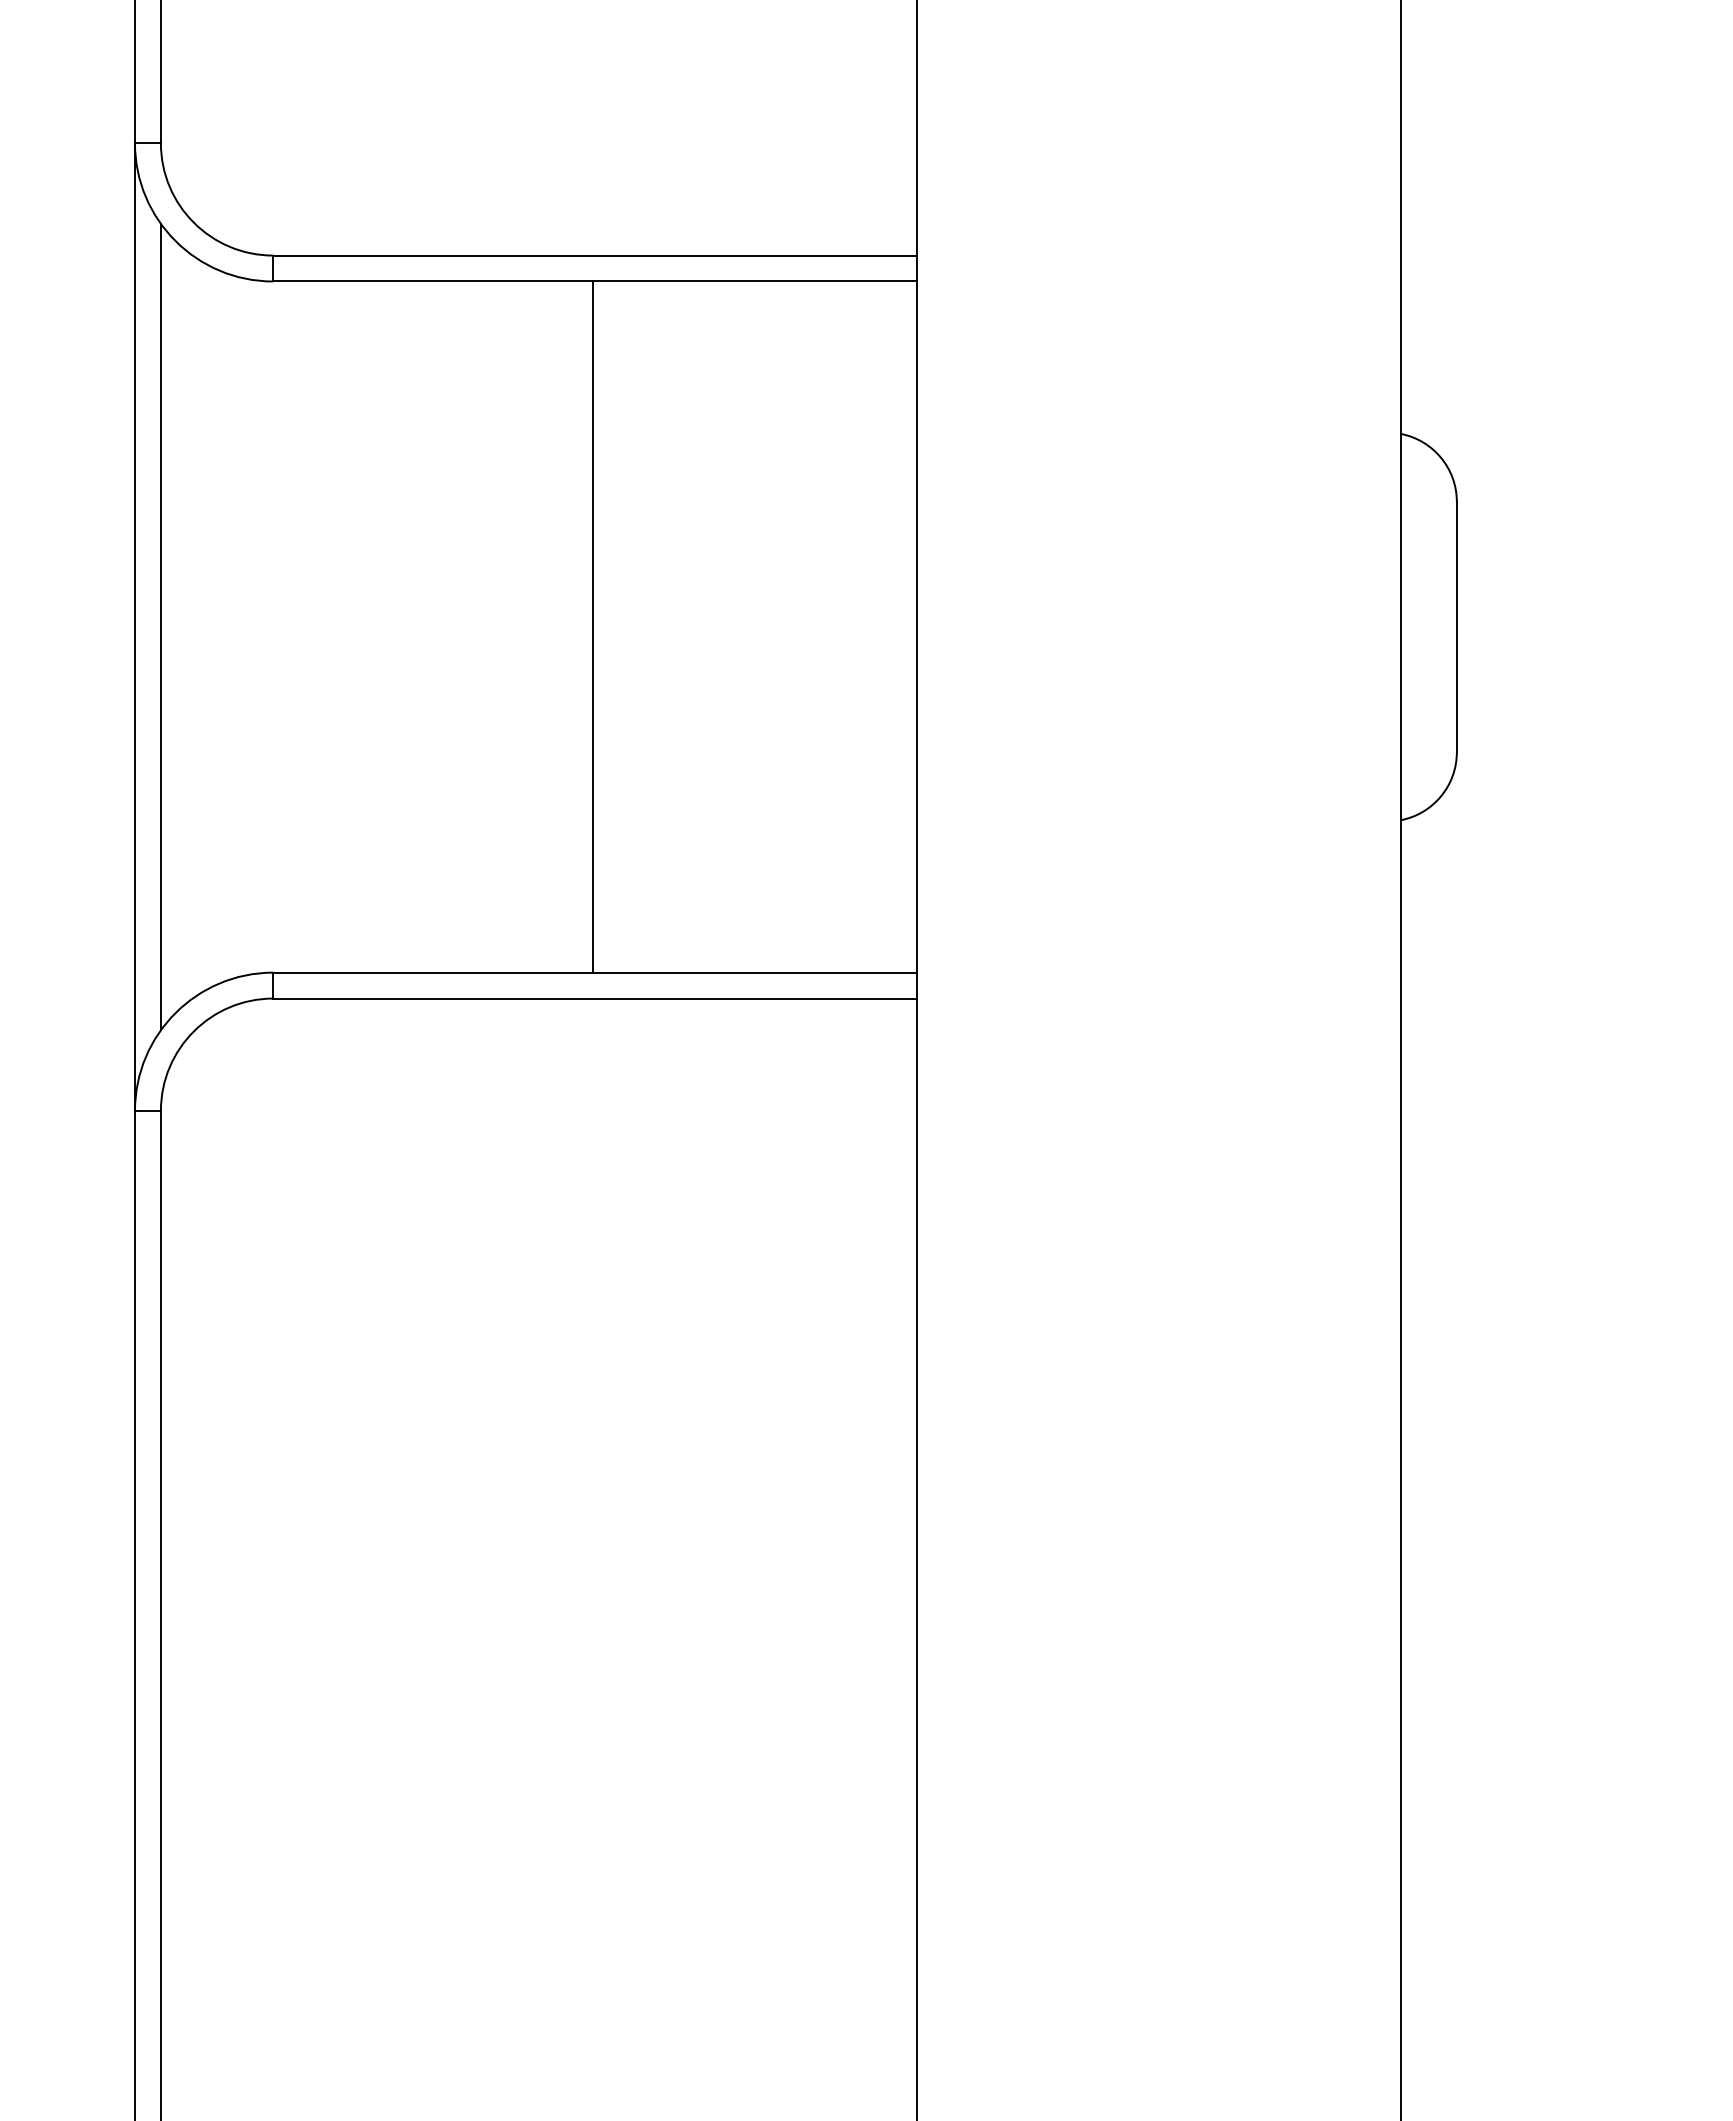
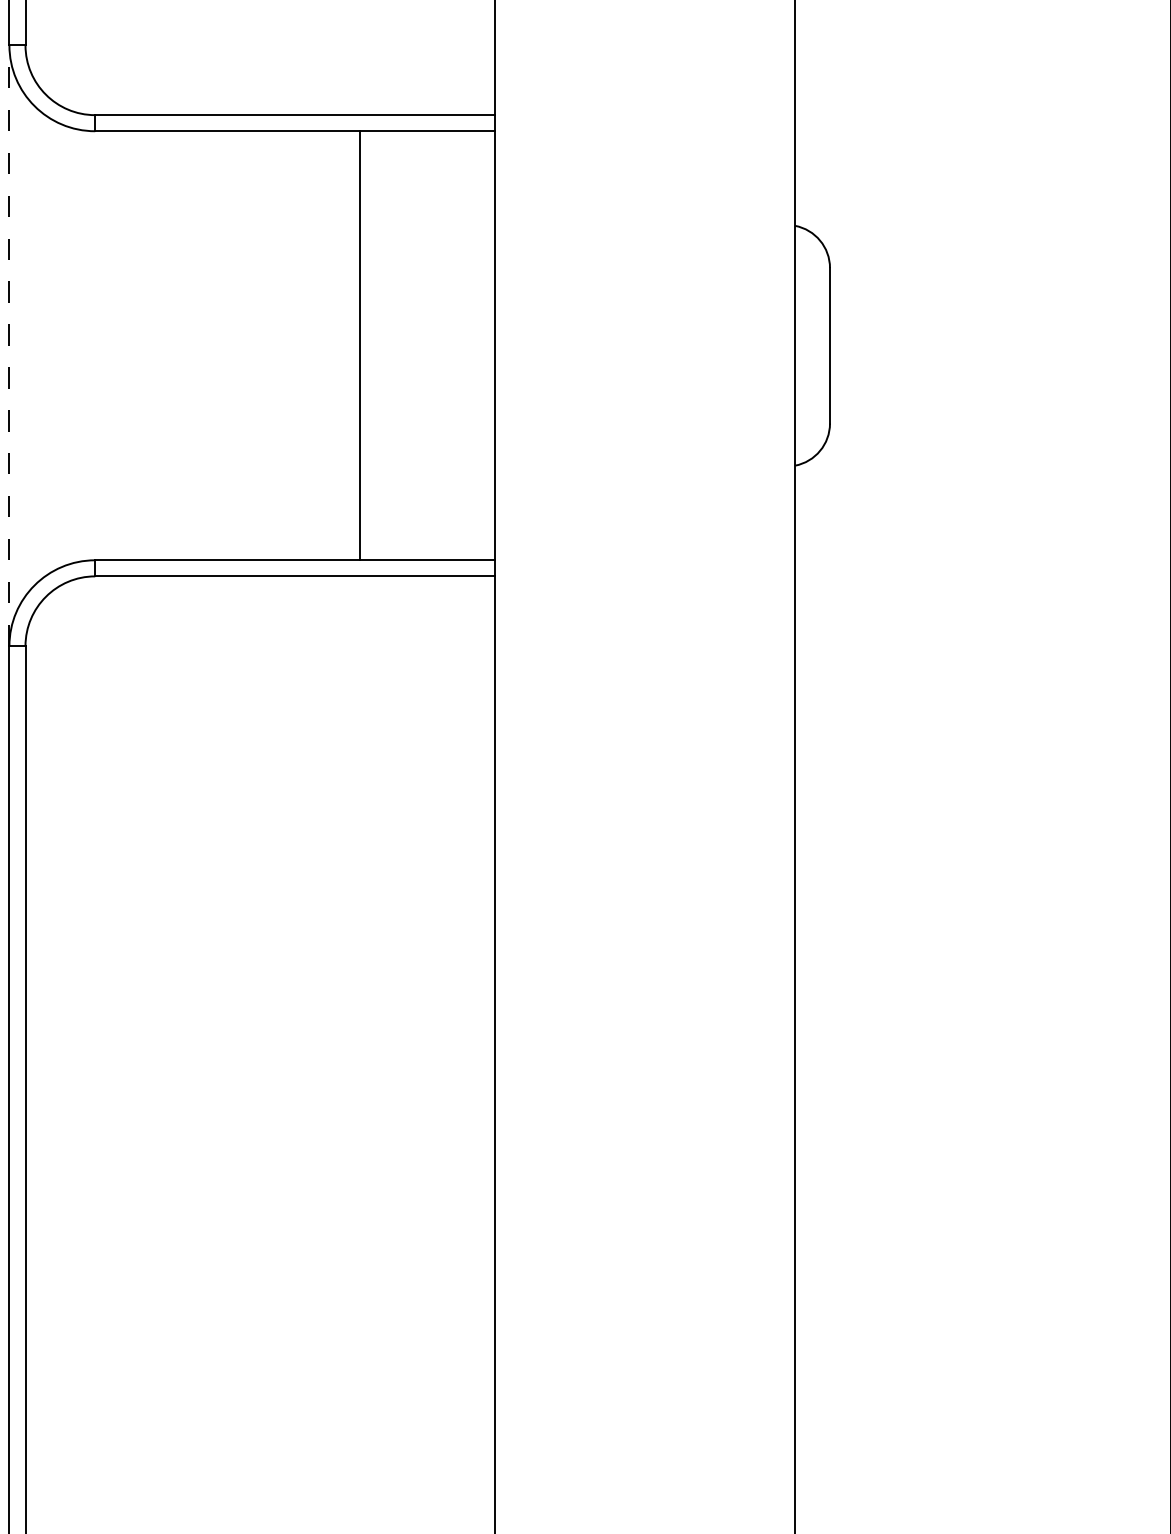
line: (135, 626) -> (9, 345), solid -> dashed
line: (160, 626) -> (25, 345), removed
line: (592, 626) -> (359, 345), moved

